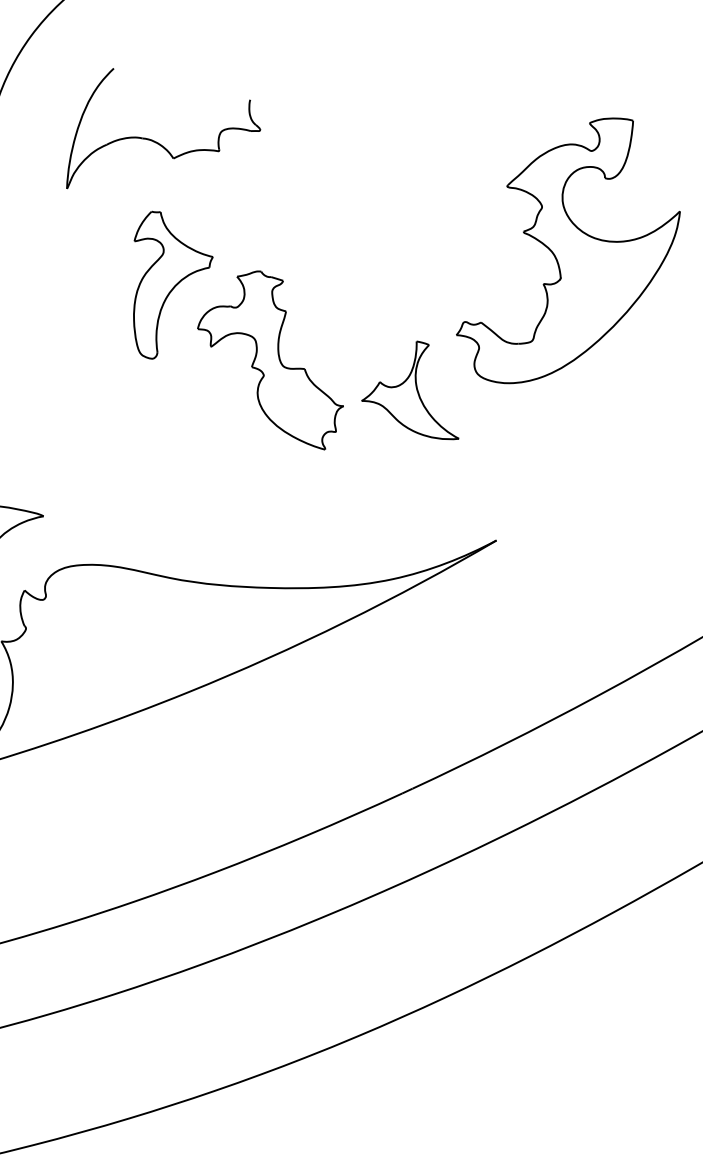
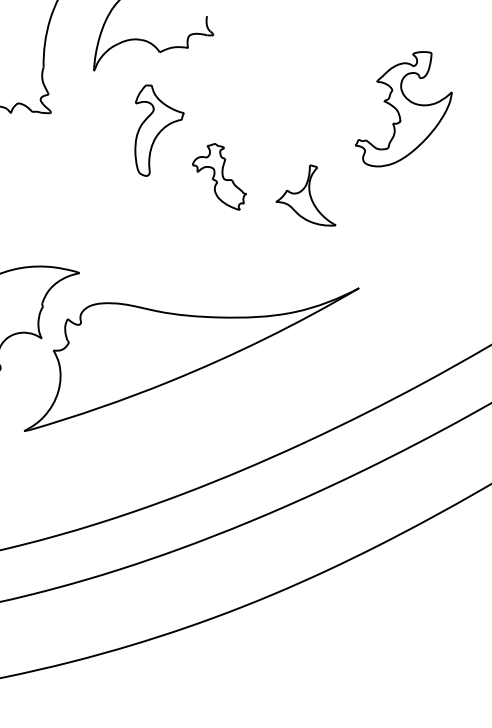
part: (568, 249) -> (403, 108), size x0.7
part: (270, 359) -> (219, 176), size x0.6

